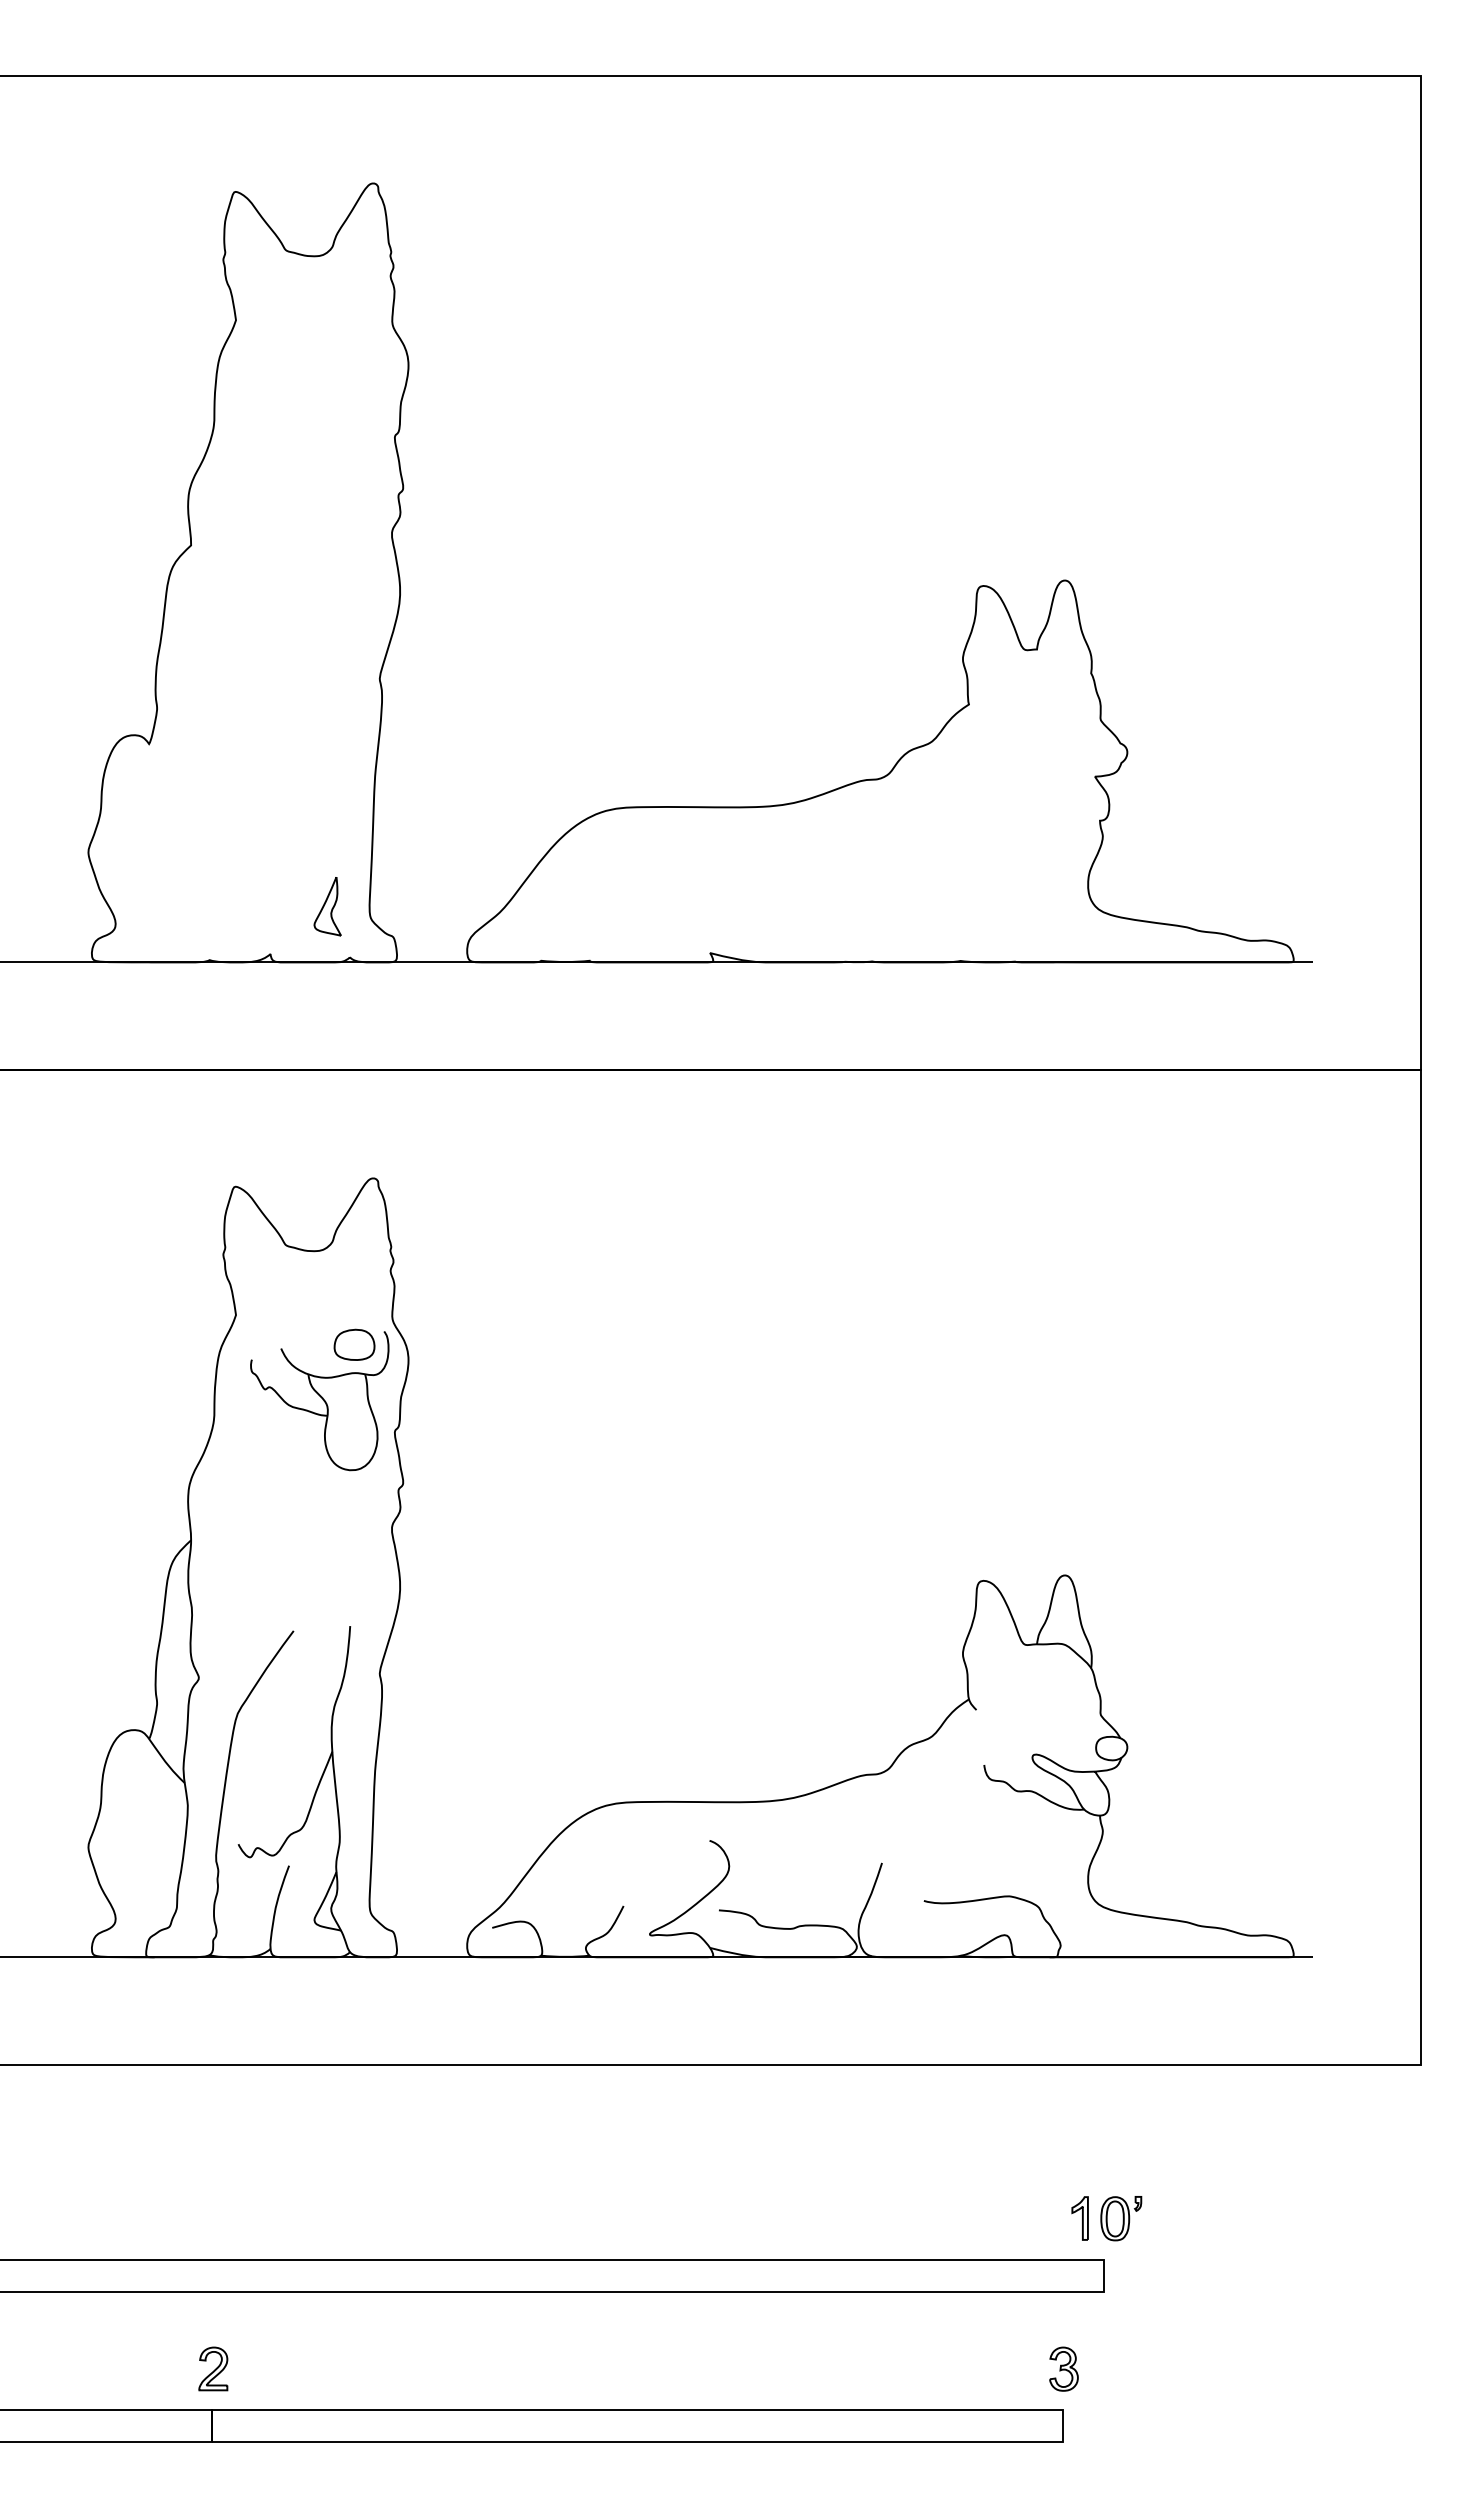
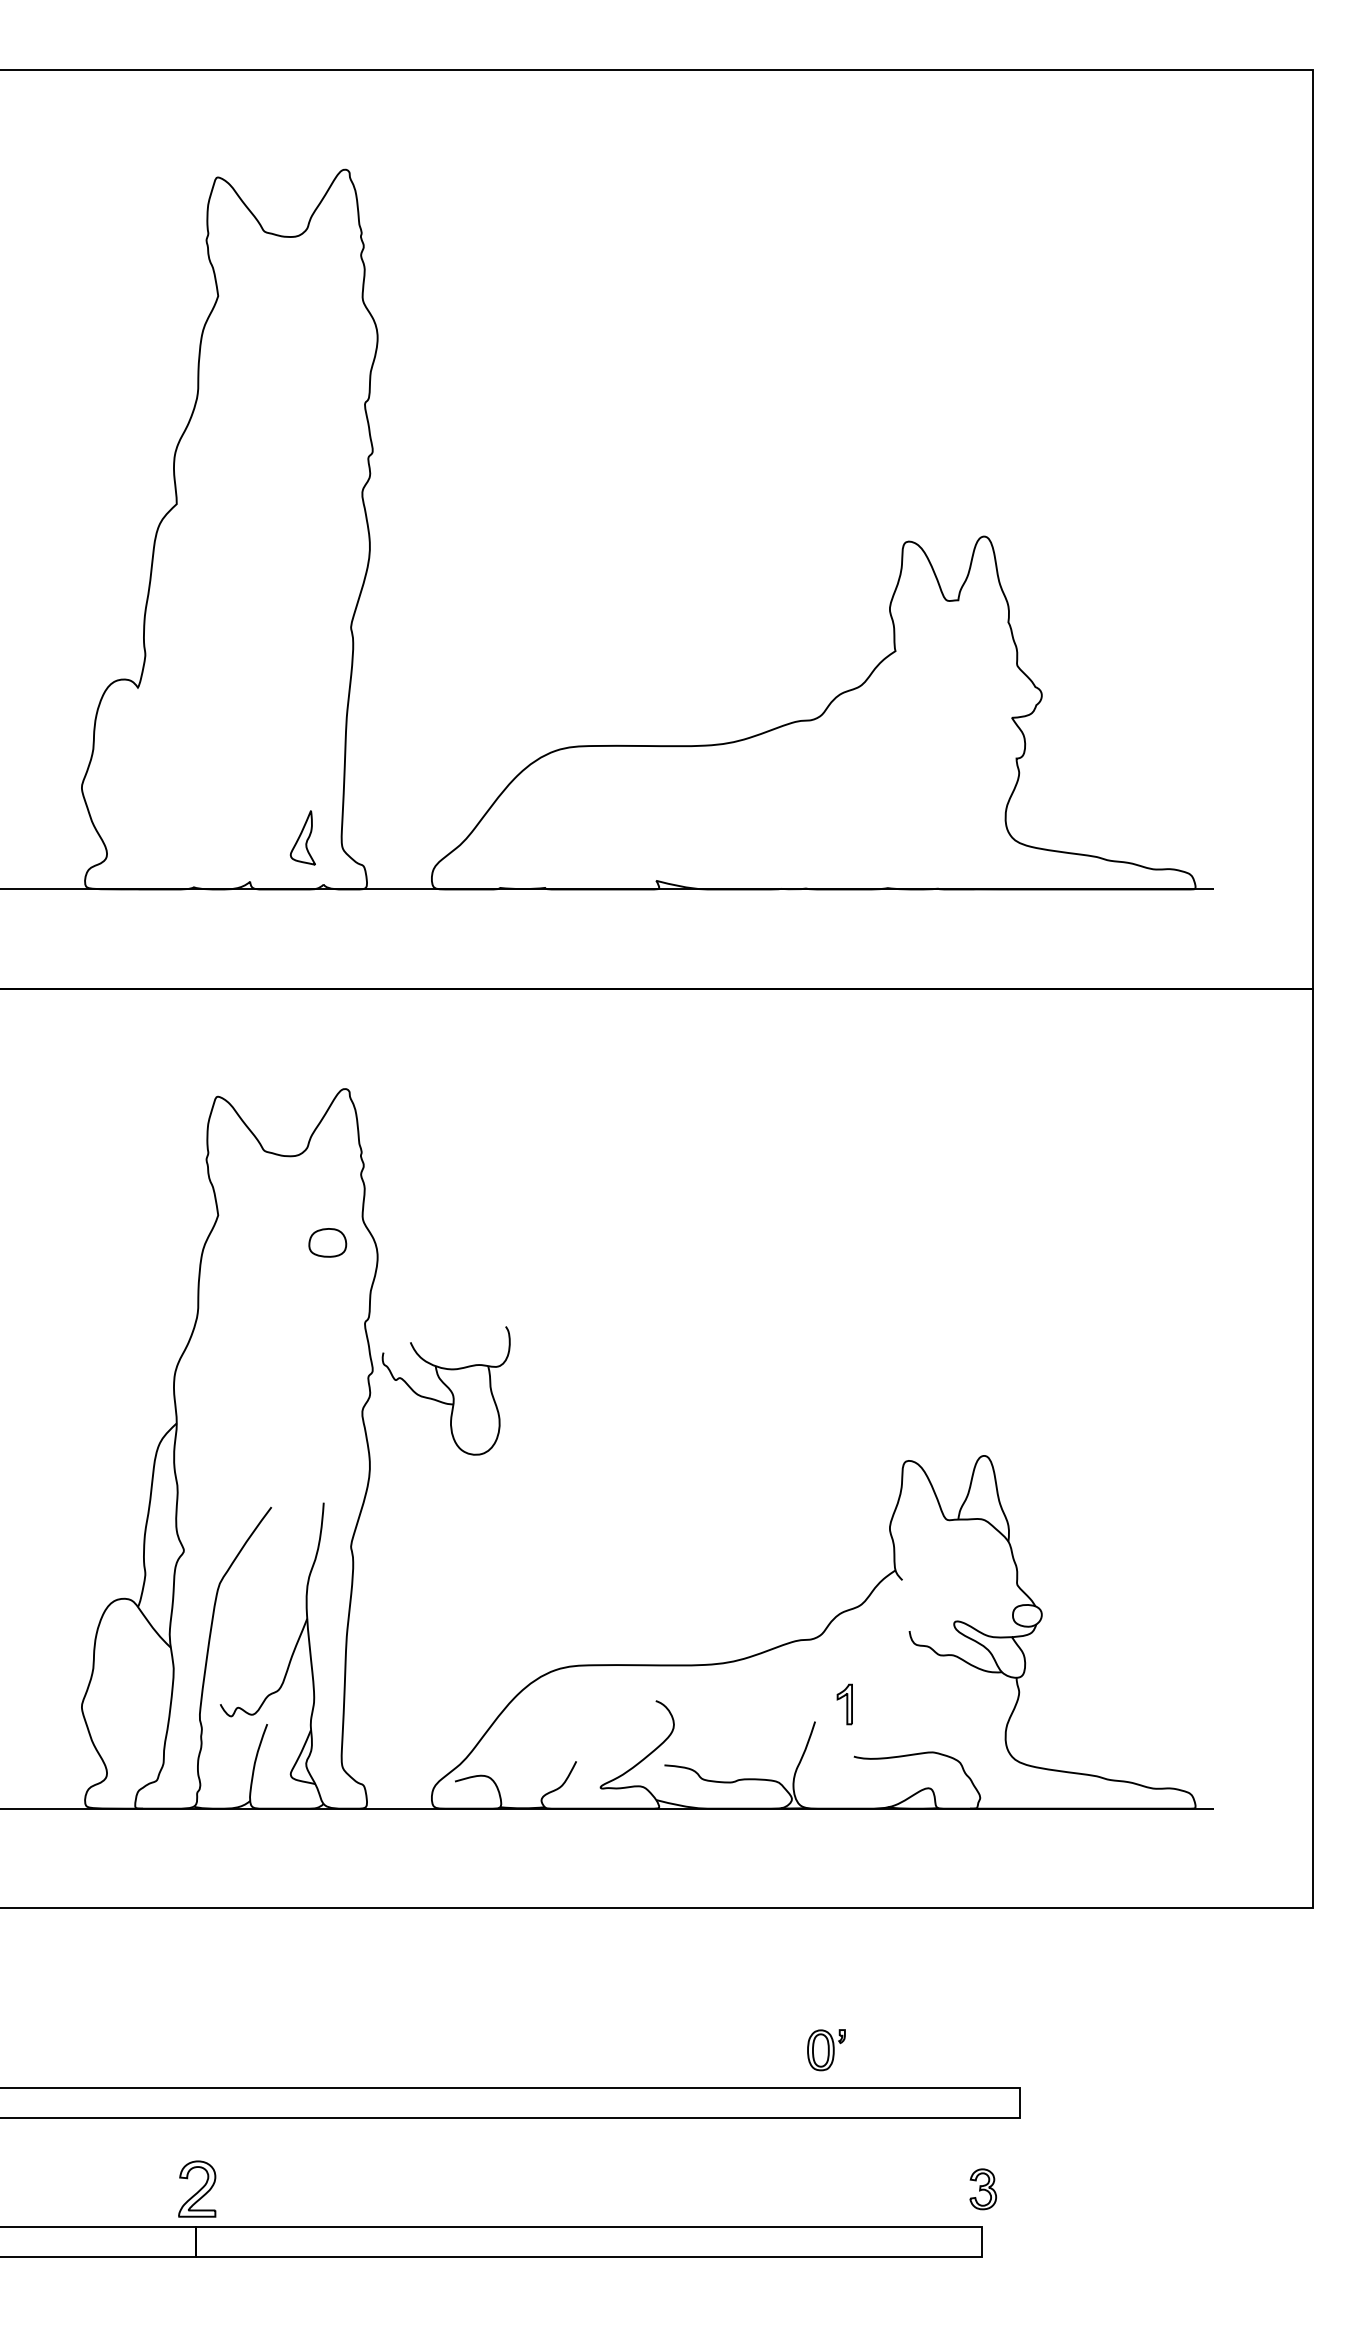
part: (319, 1401) -> (446, 1391), moved
part: (1079, 2218) -> (844, 1704), moved
part: (1121, 2218) -> (826, 2050), moved
part: (213, 2368) -> (197, 2188), size x1.4

